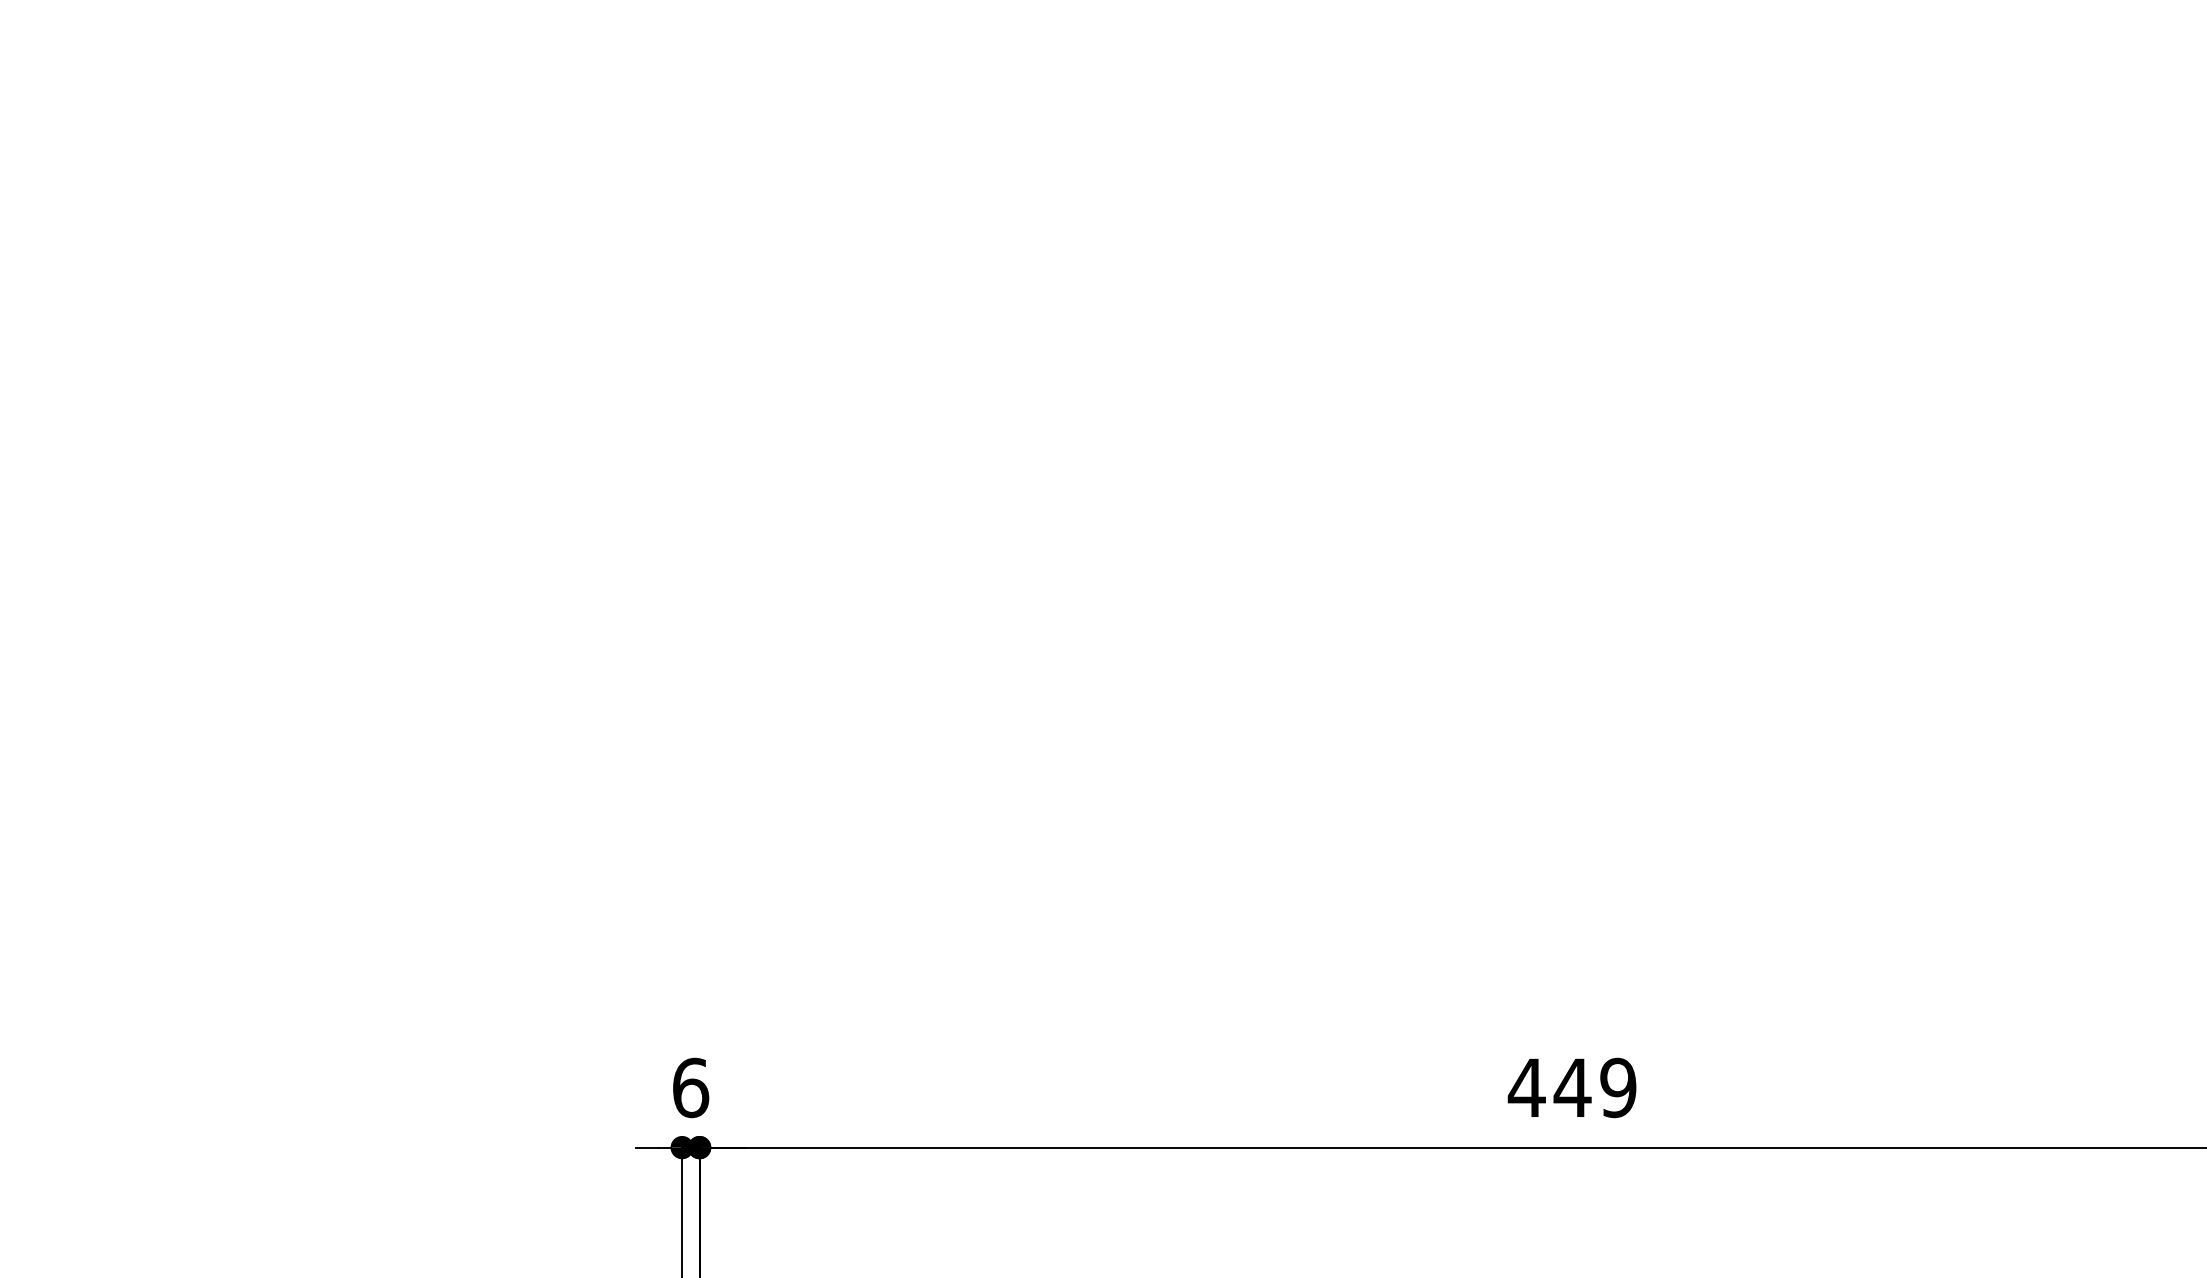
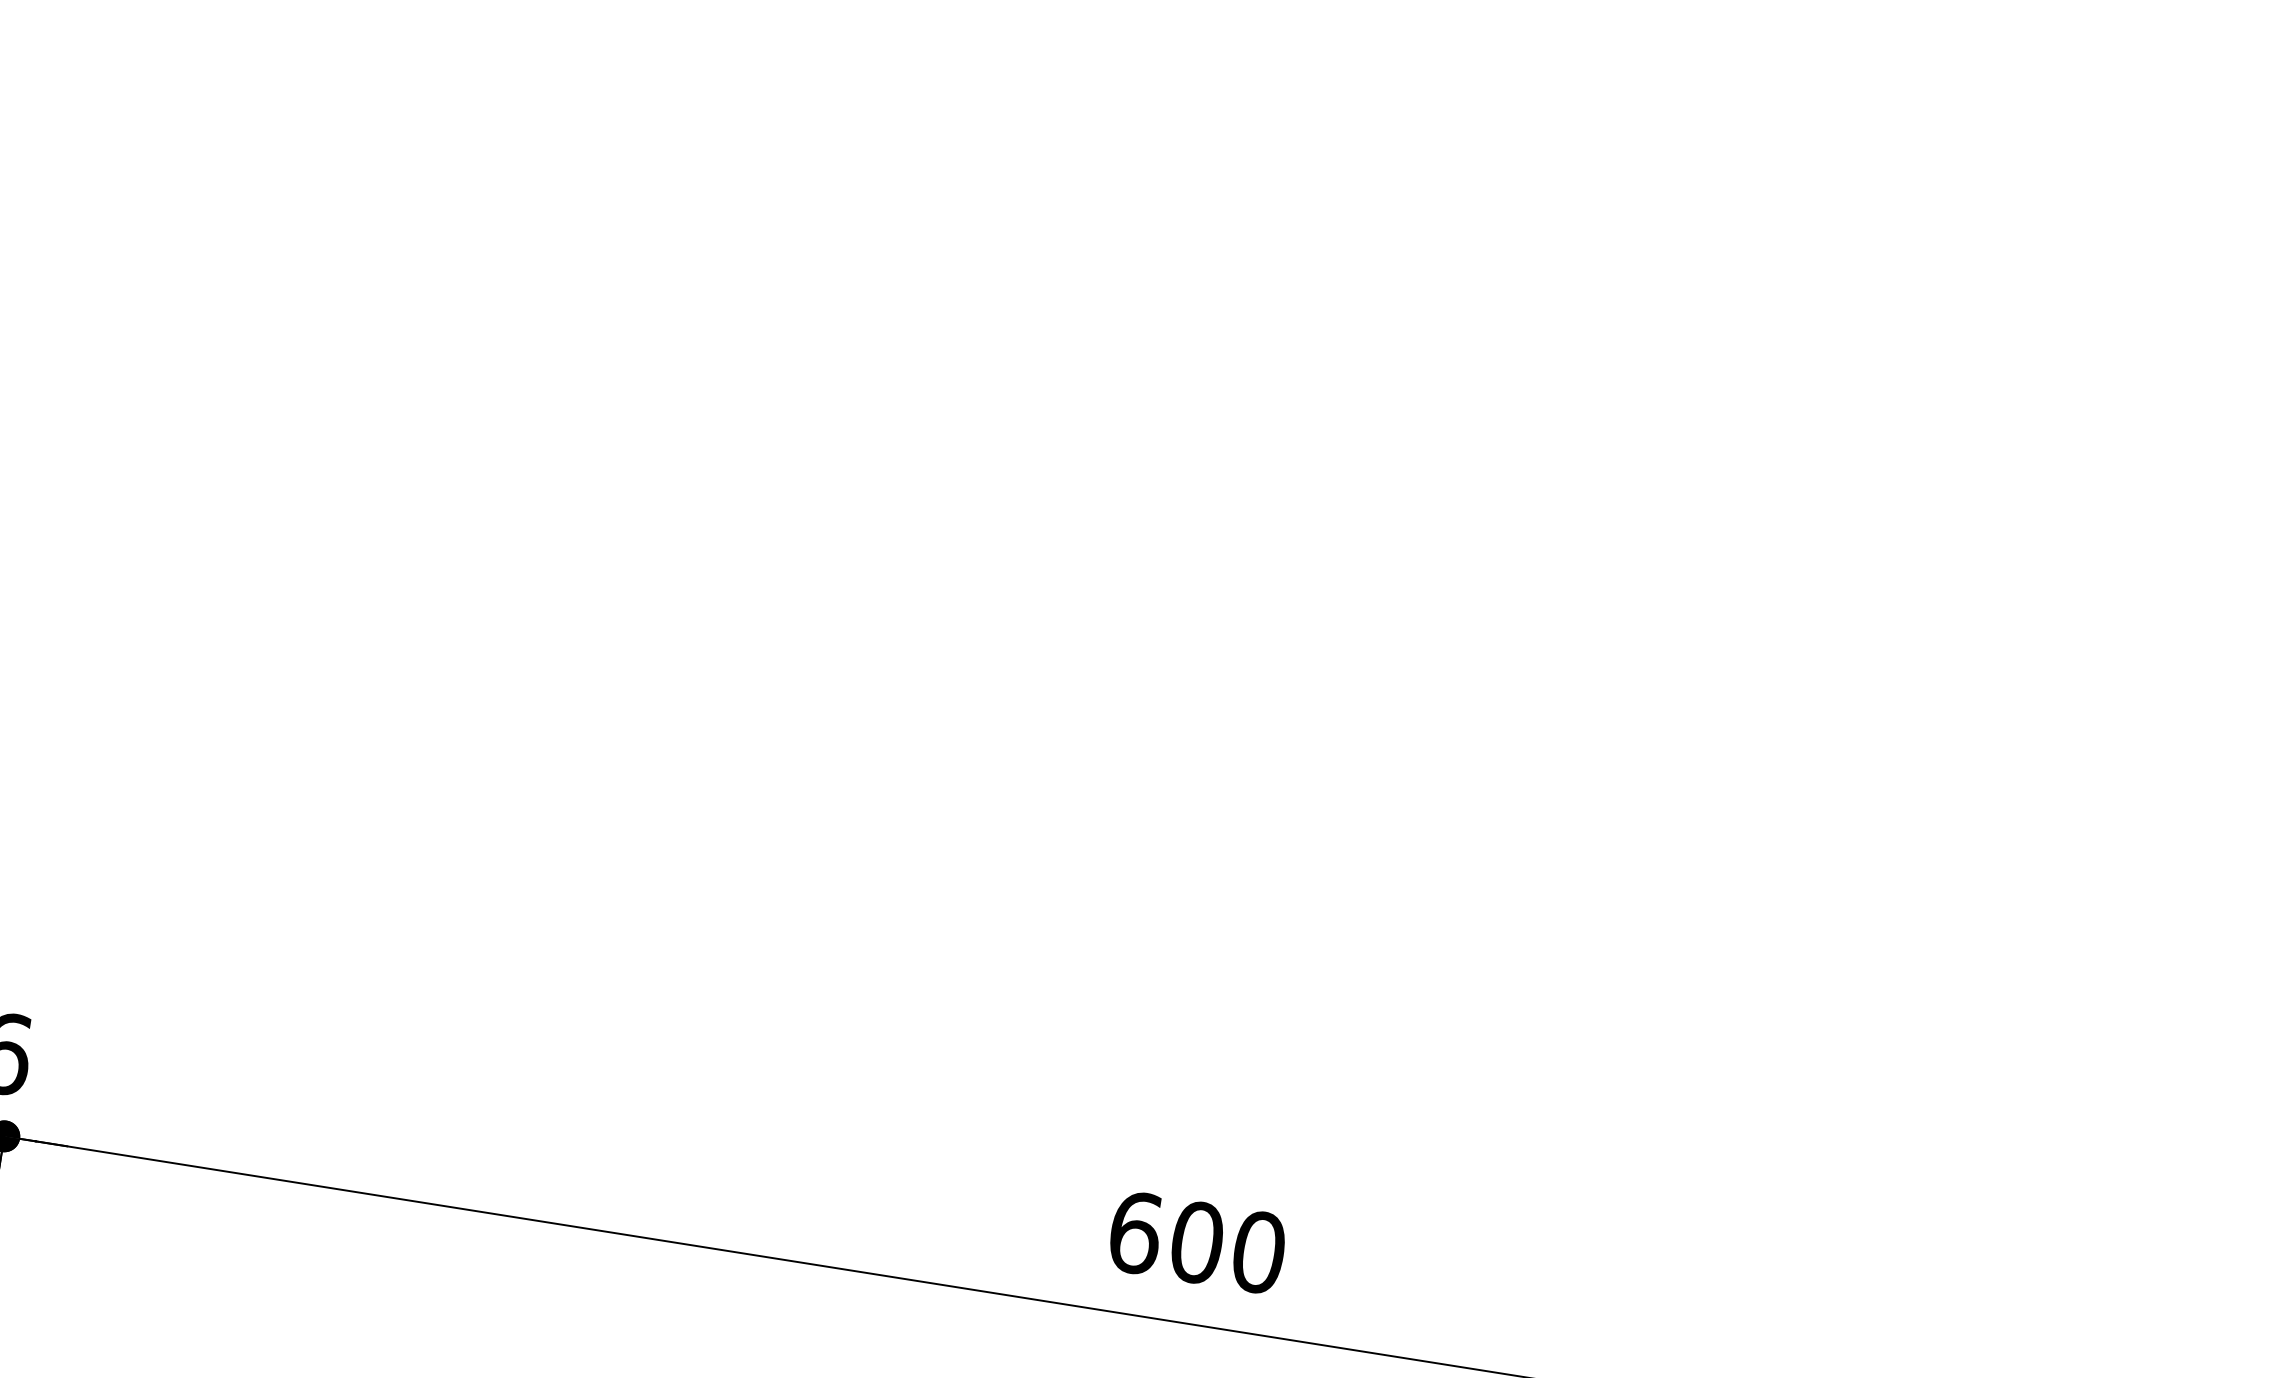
text: (1571, 1087) -> (1195, 1241), 449 -> 600

